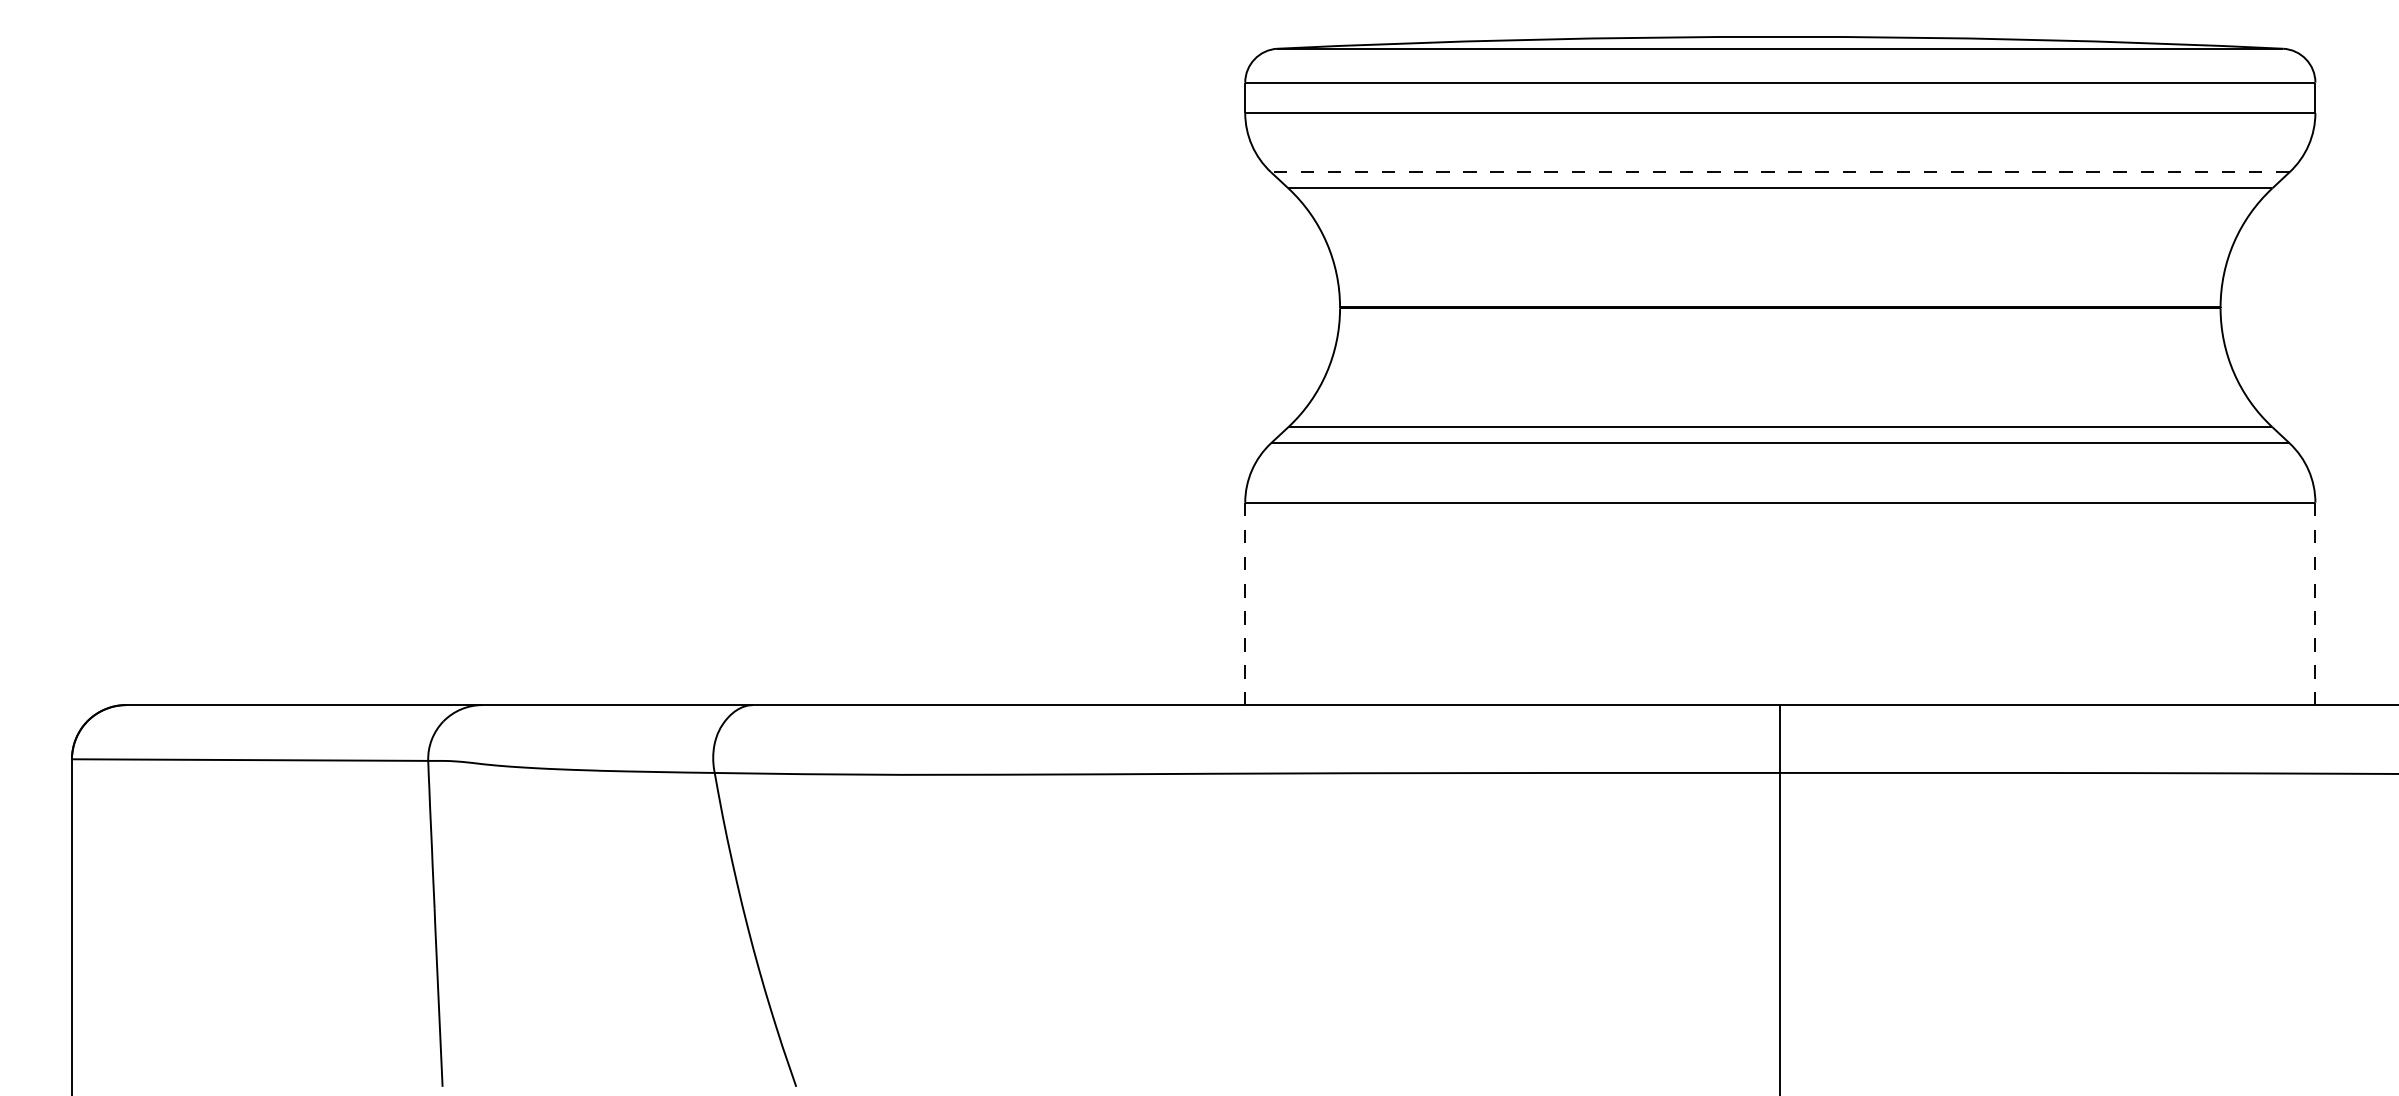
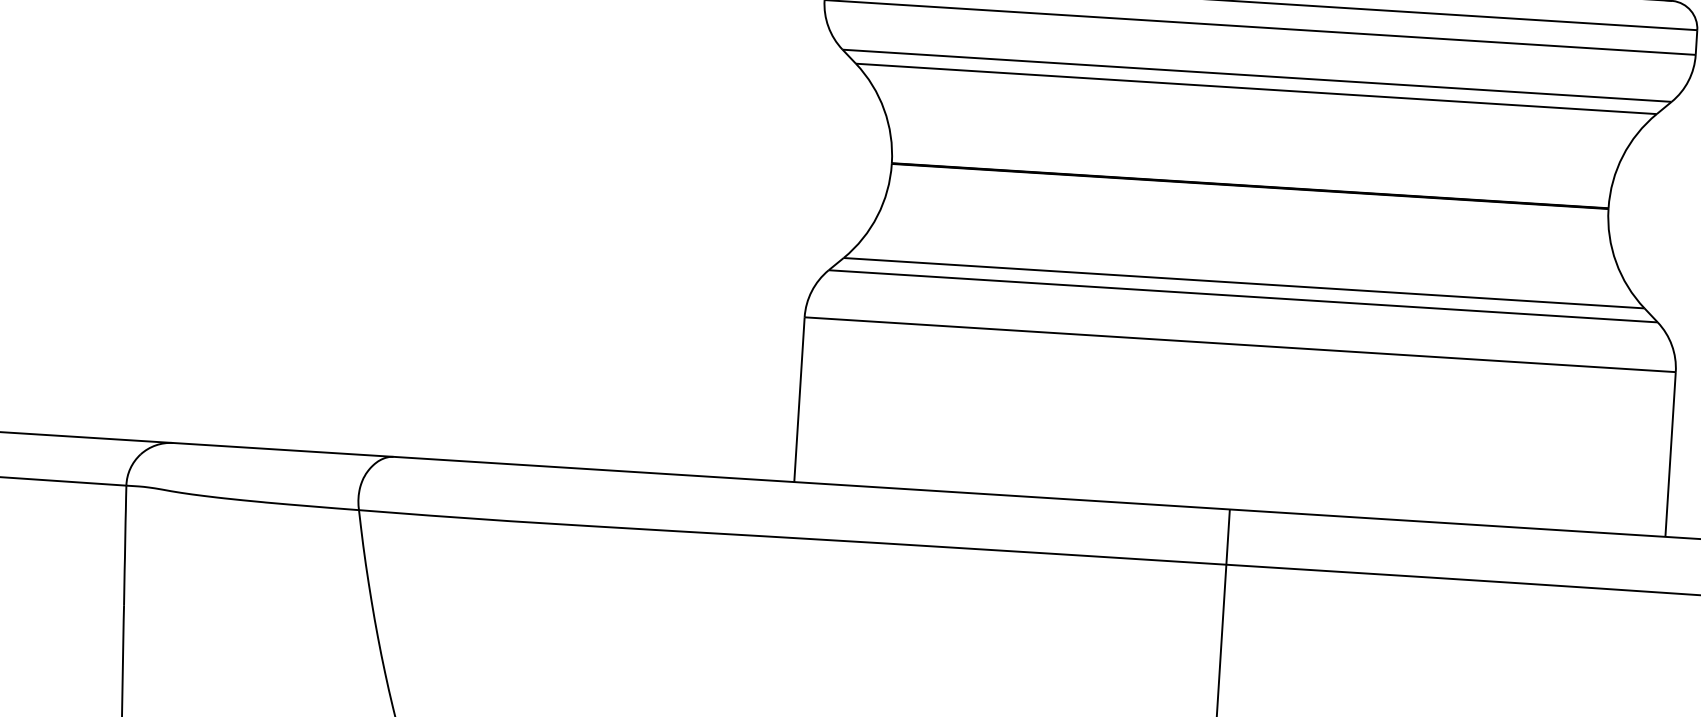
line: (1779, 172) -> (1256, 75), dashed -> solid
line: (1245, 604) -> (799, 400), dashed -> solid
line: (2315, 604) -> (1670, 454), dashed -> solid

